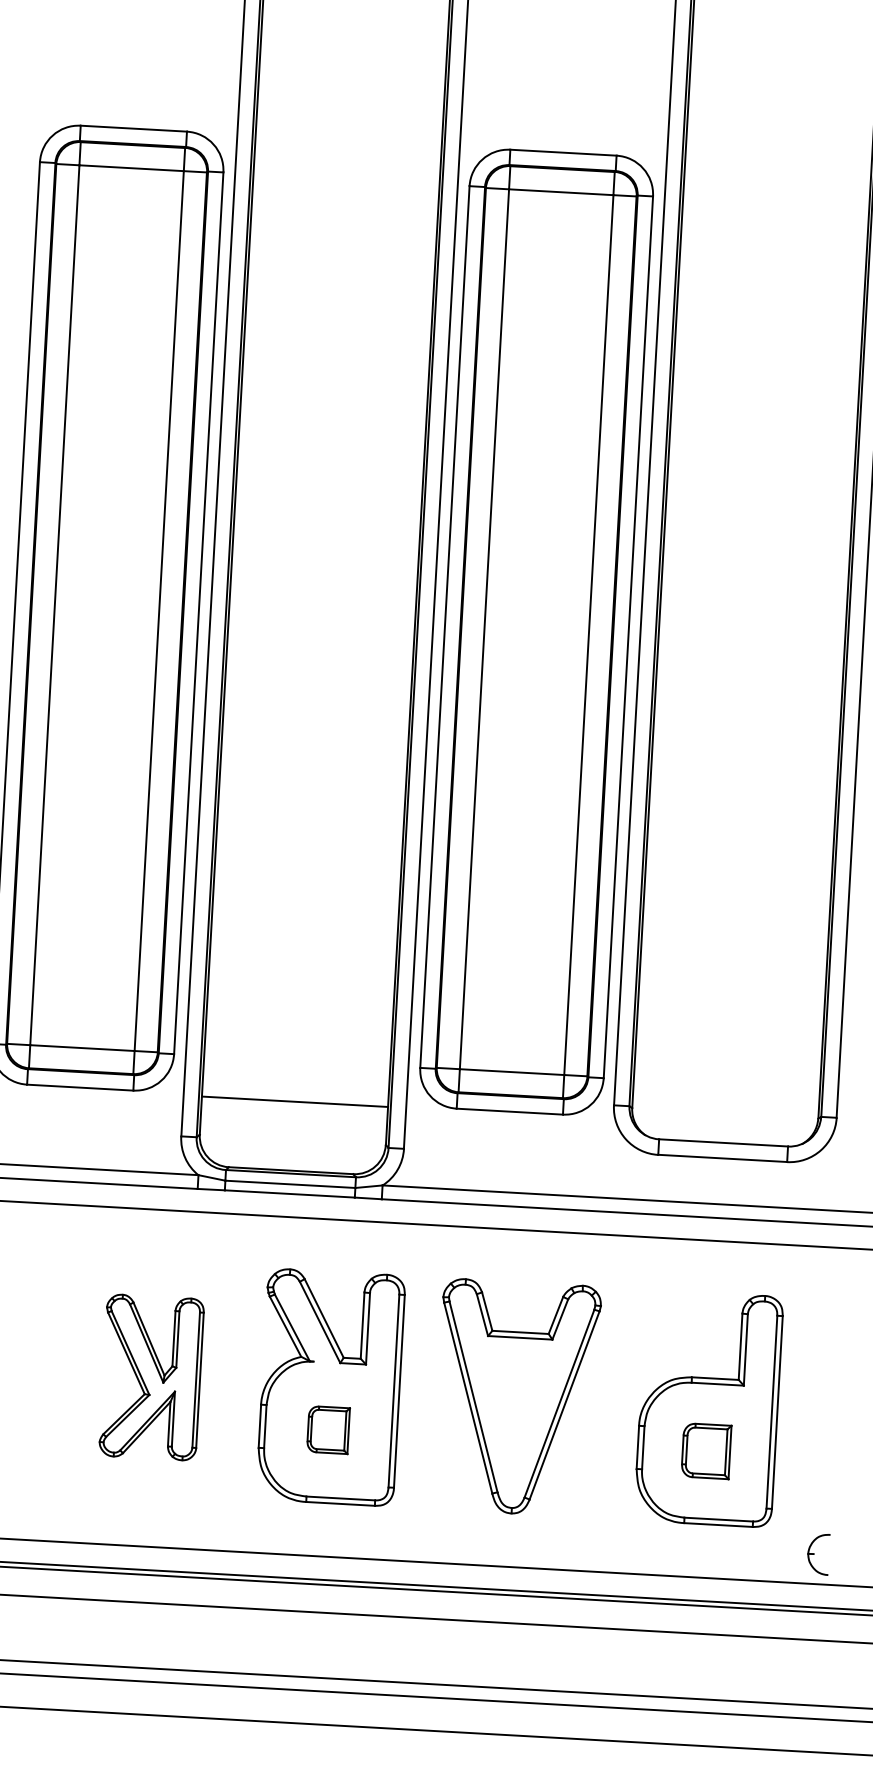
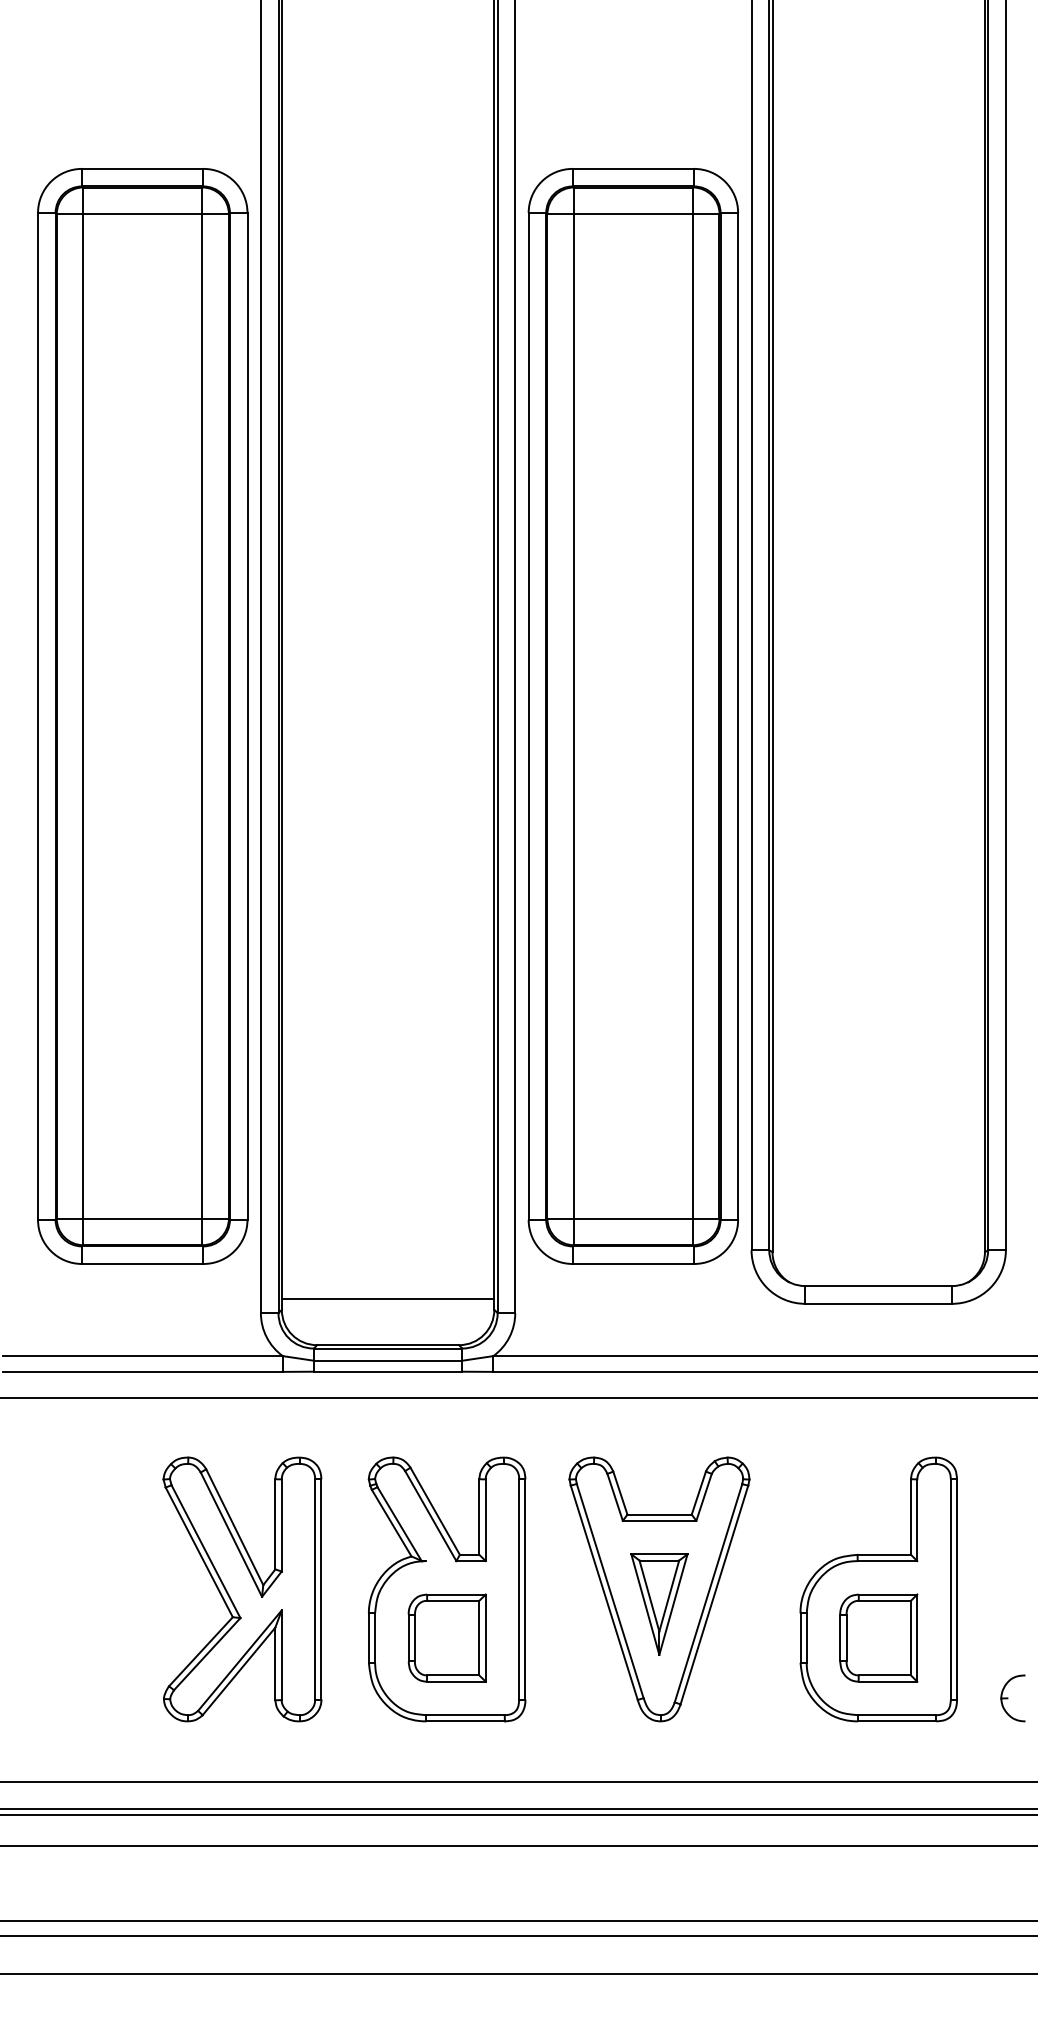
line: (294, 1101) -> (387, 1299), moved
part: (151, 1377) -> (242, 1589), size x1.43
part: (516, 1411) -> (659, 1604), added
part: (327, 1429) -> (446, 1637), size x1.67
part: (706, 1450) -> (878, 1637), size x1.43
part: (818, 1554) -> (1012, 1698), moved

